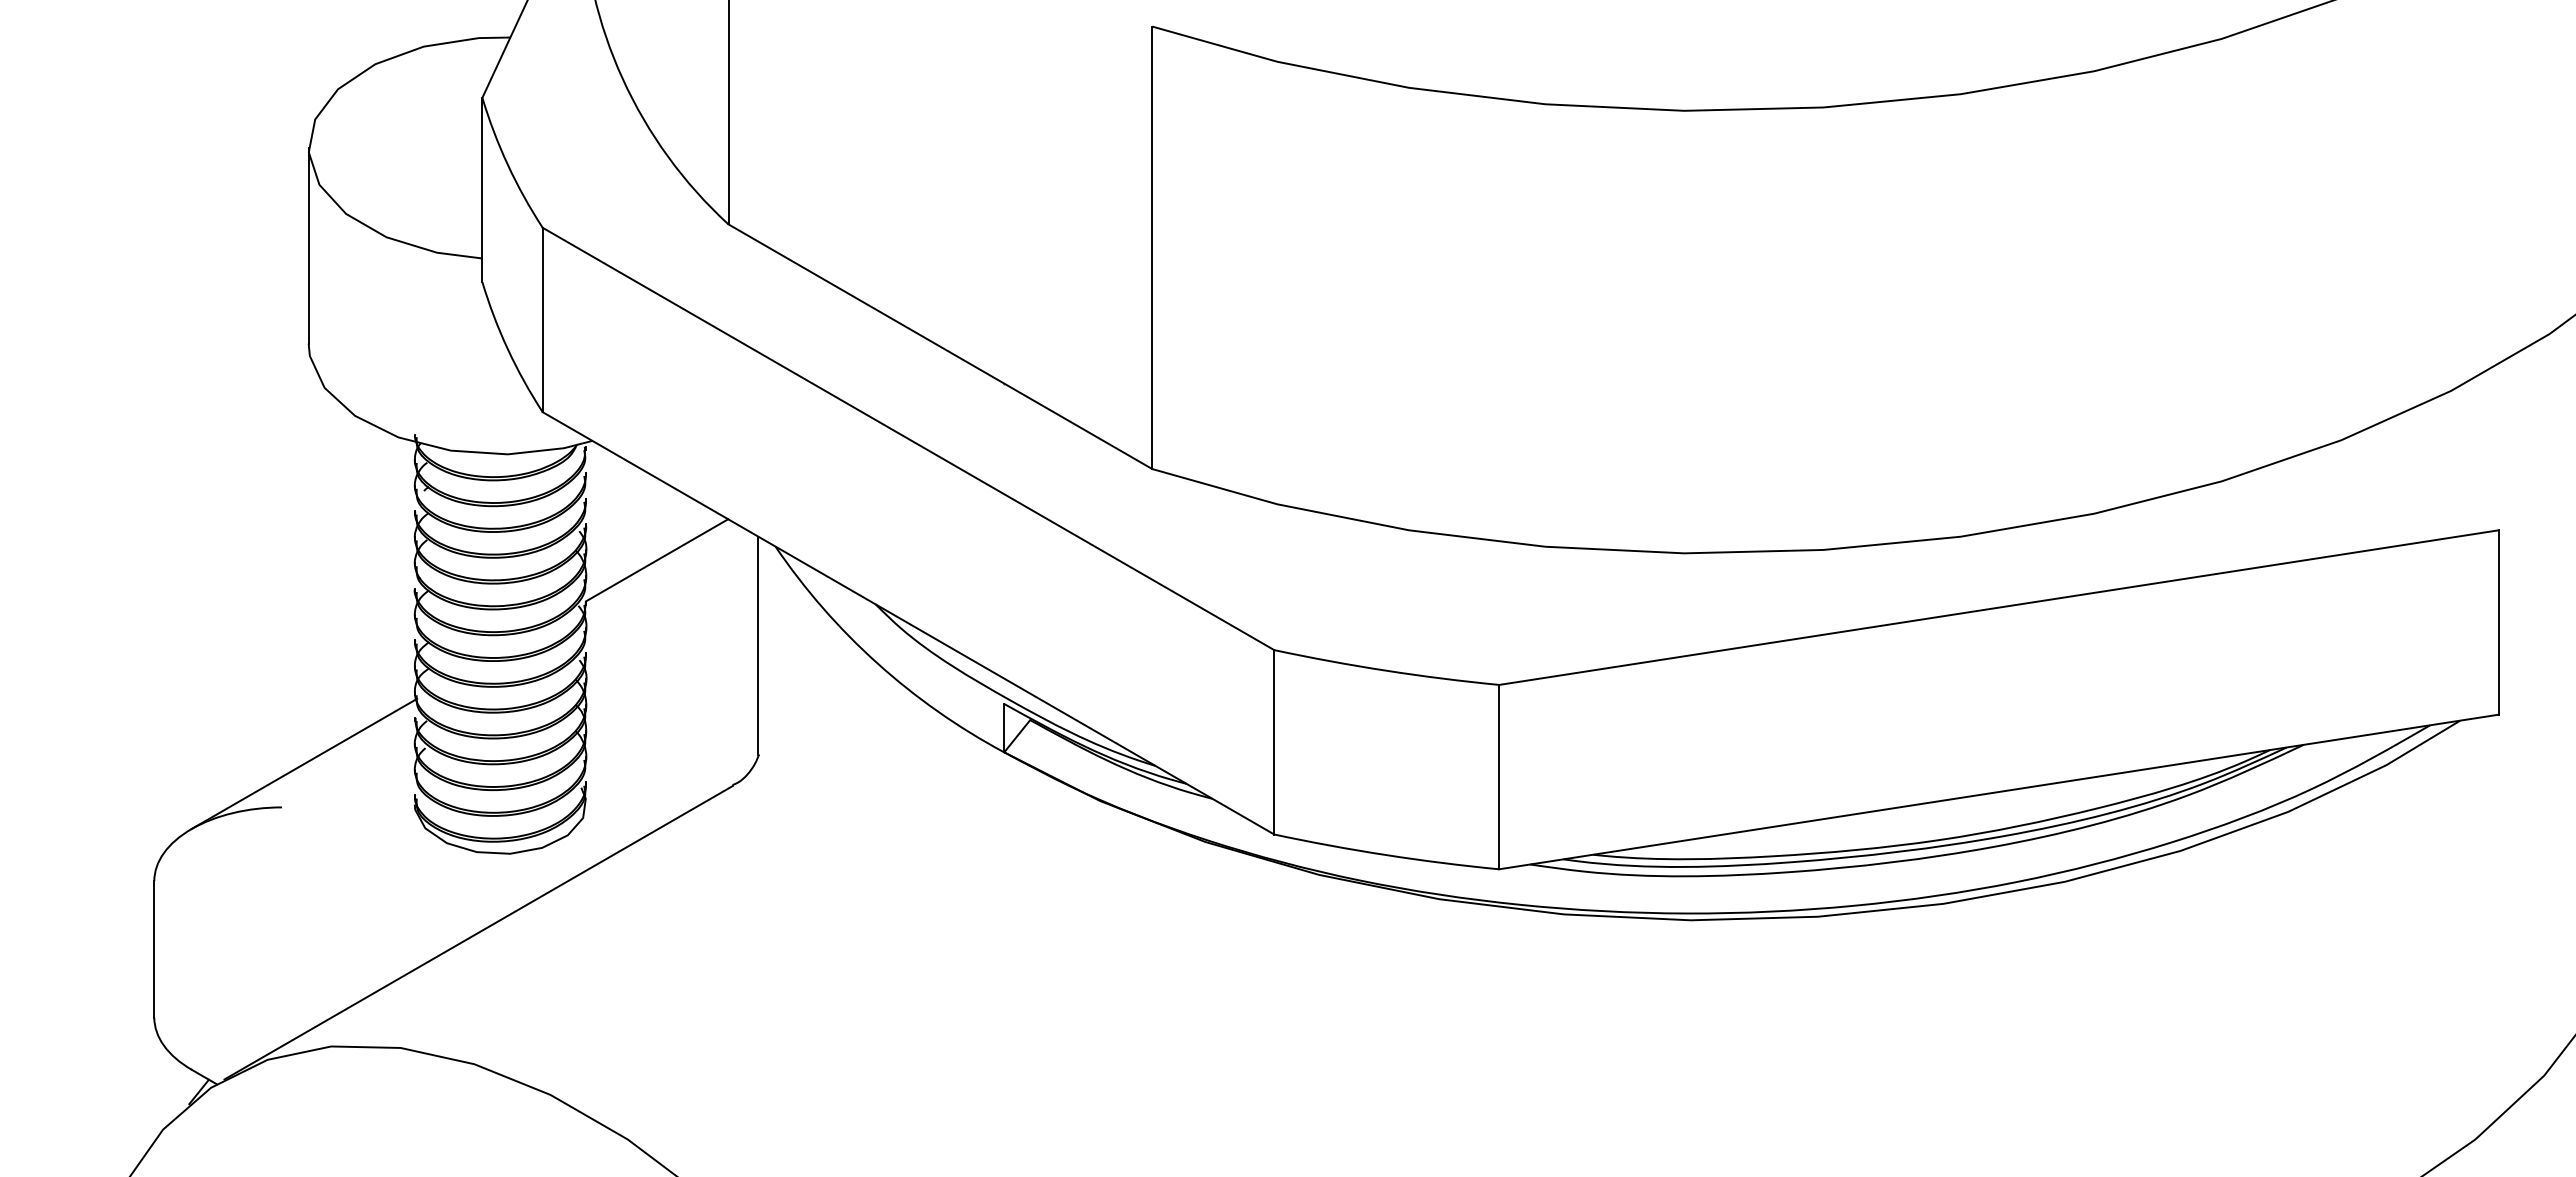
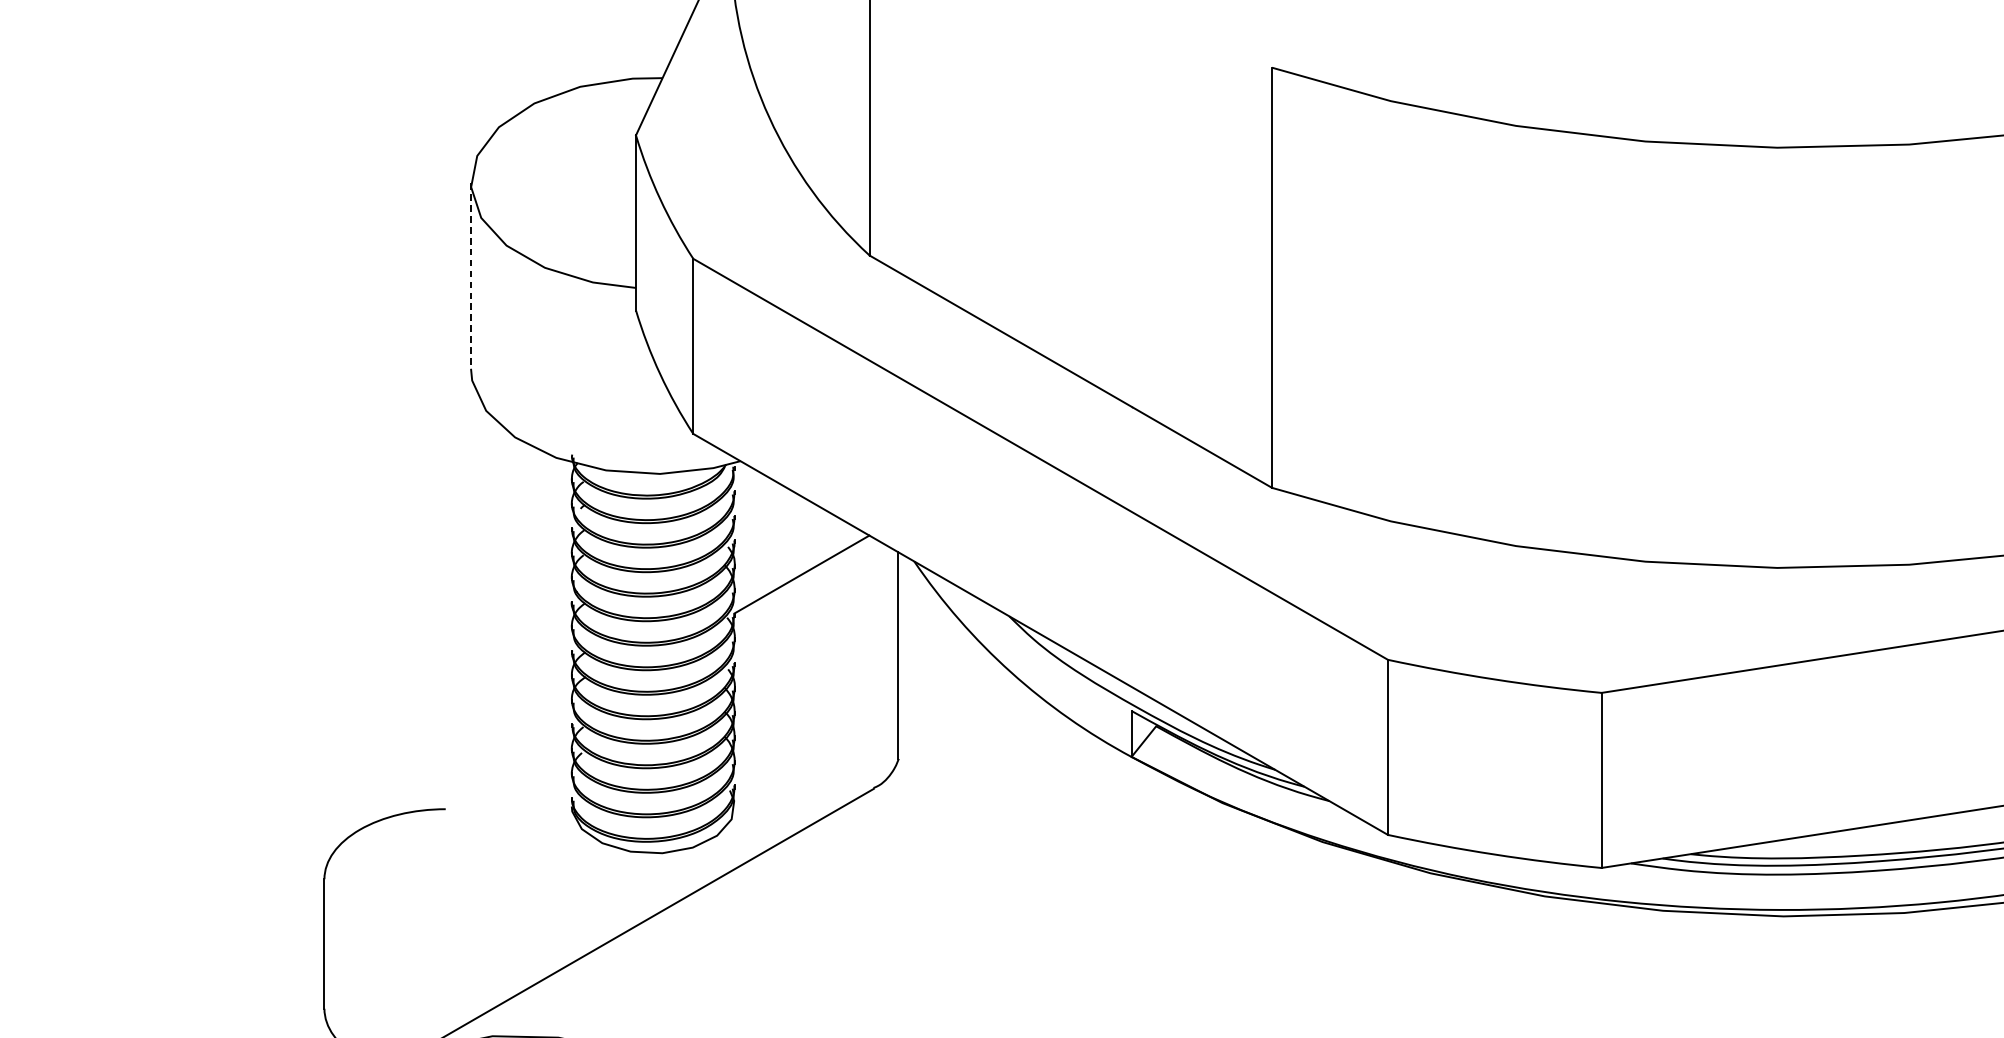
line: (308, 245) -> (470, 275), solid -> dashed
line: (304, 763) -> (467, 767), removed

